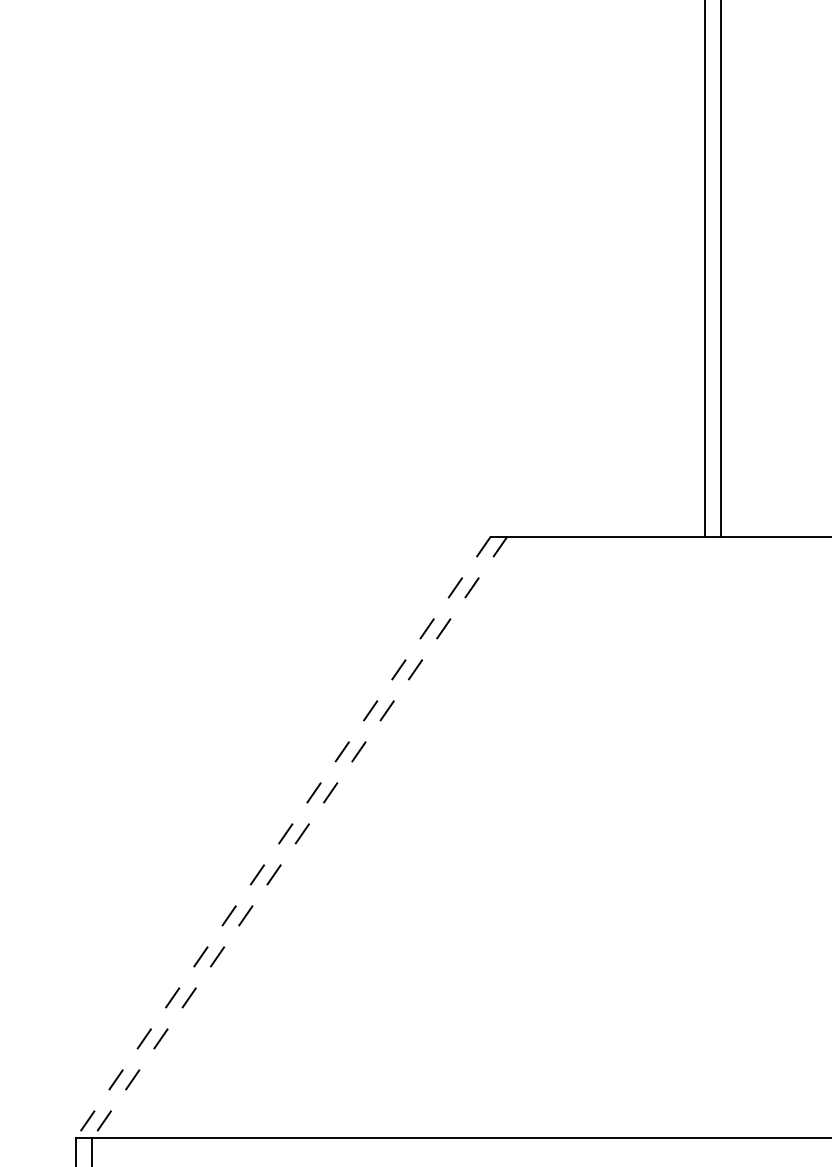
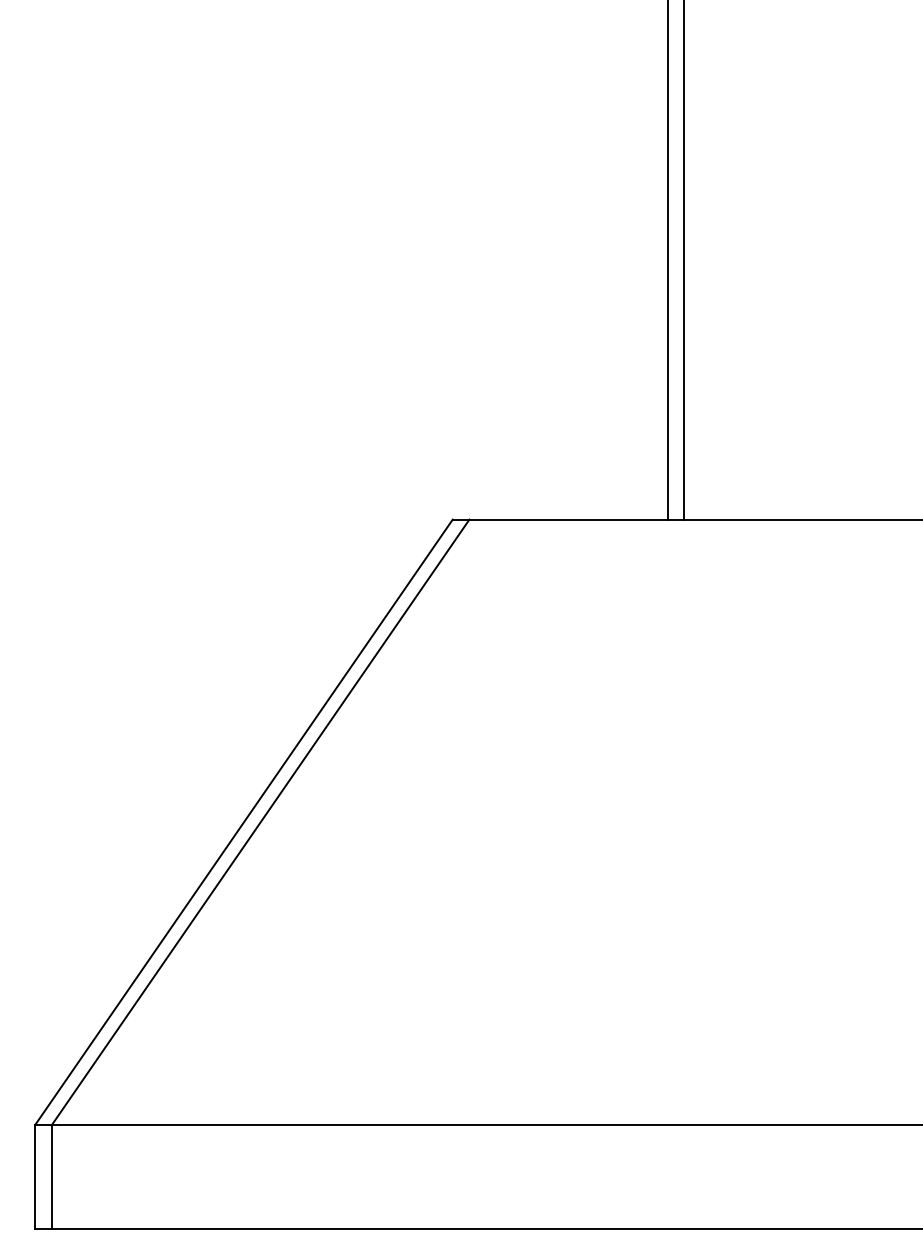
line: (283, 837) -> (244, 822), dashed -> solid
line: (299, 837) -> (260, 822), dashed -> solid

